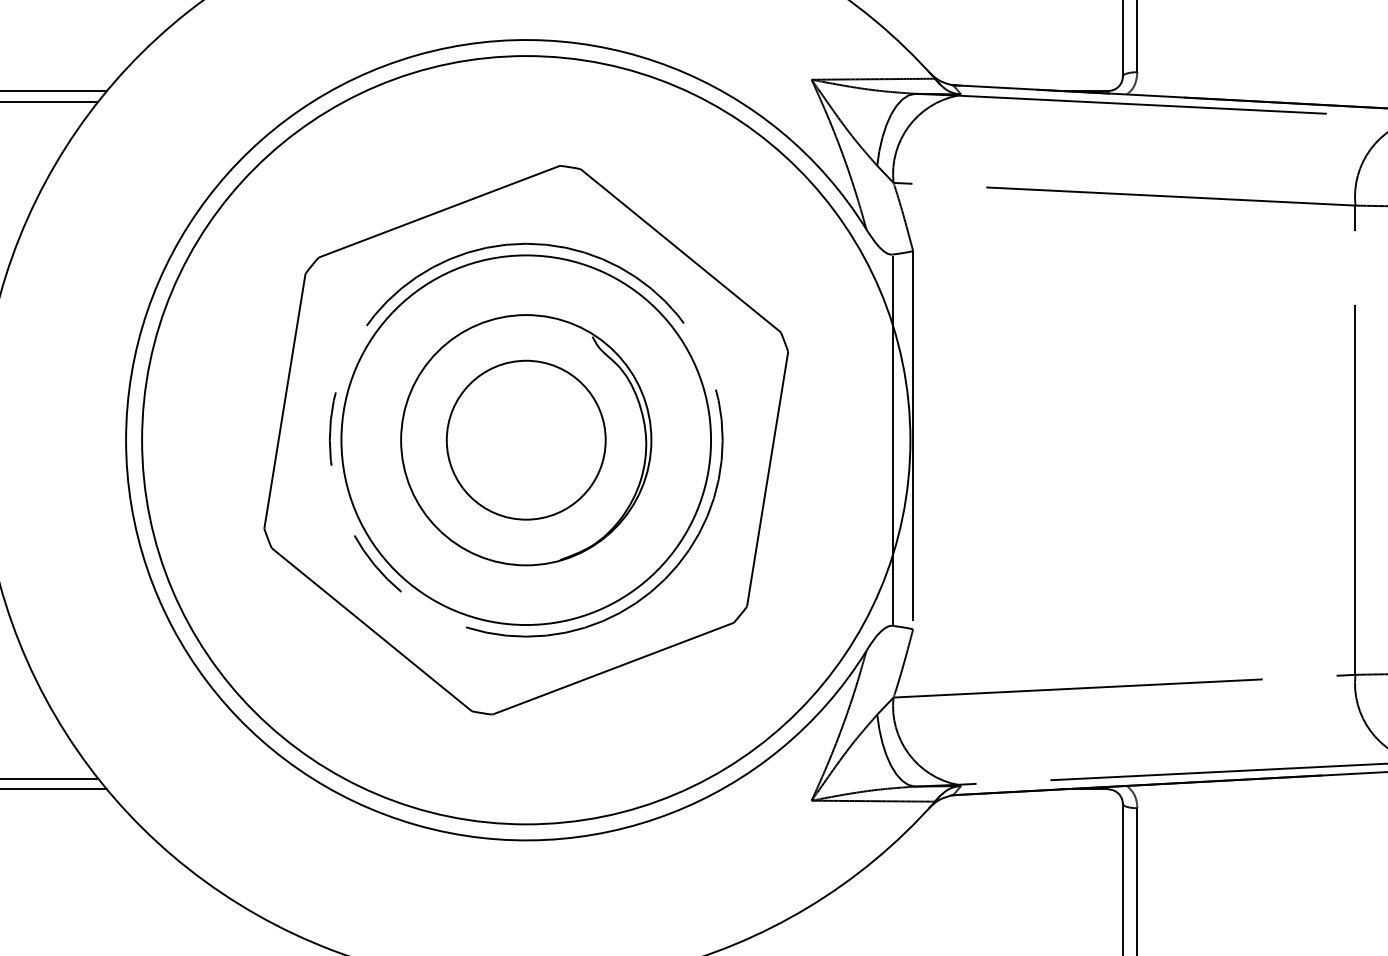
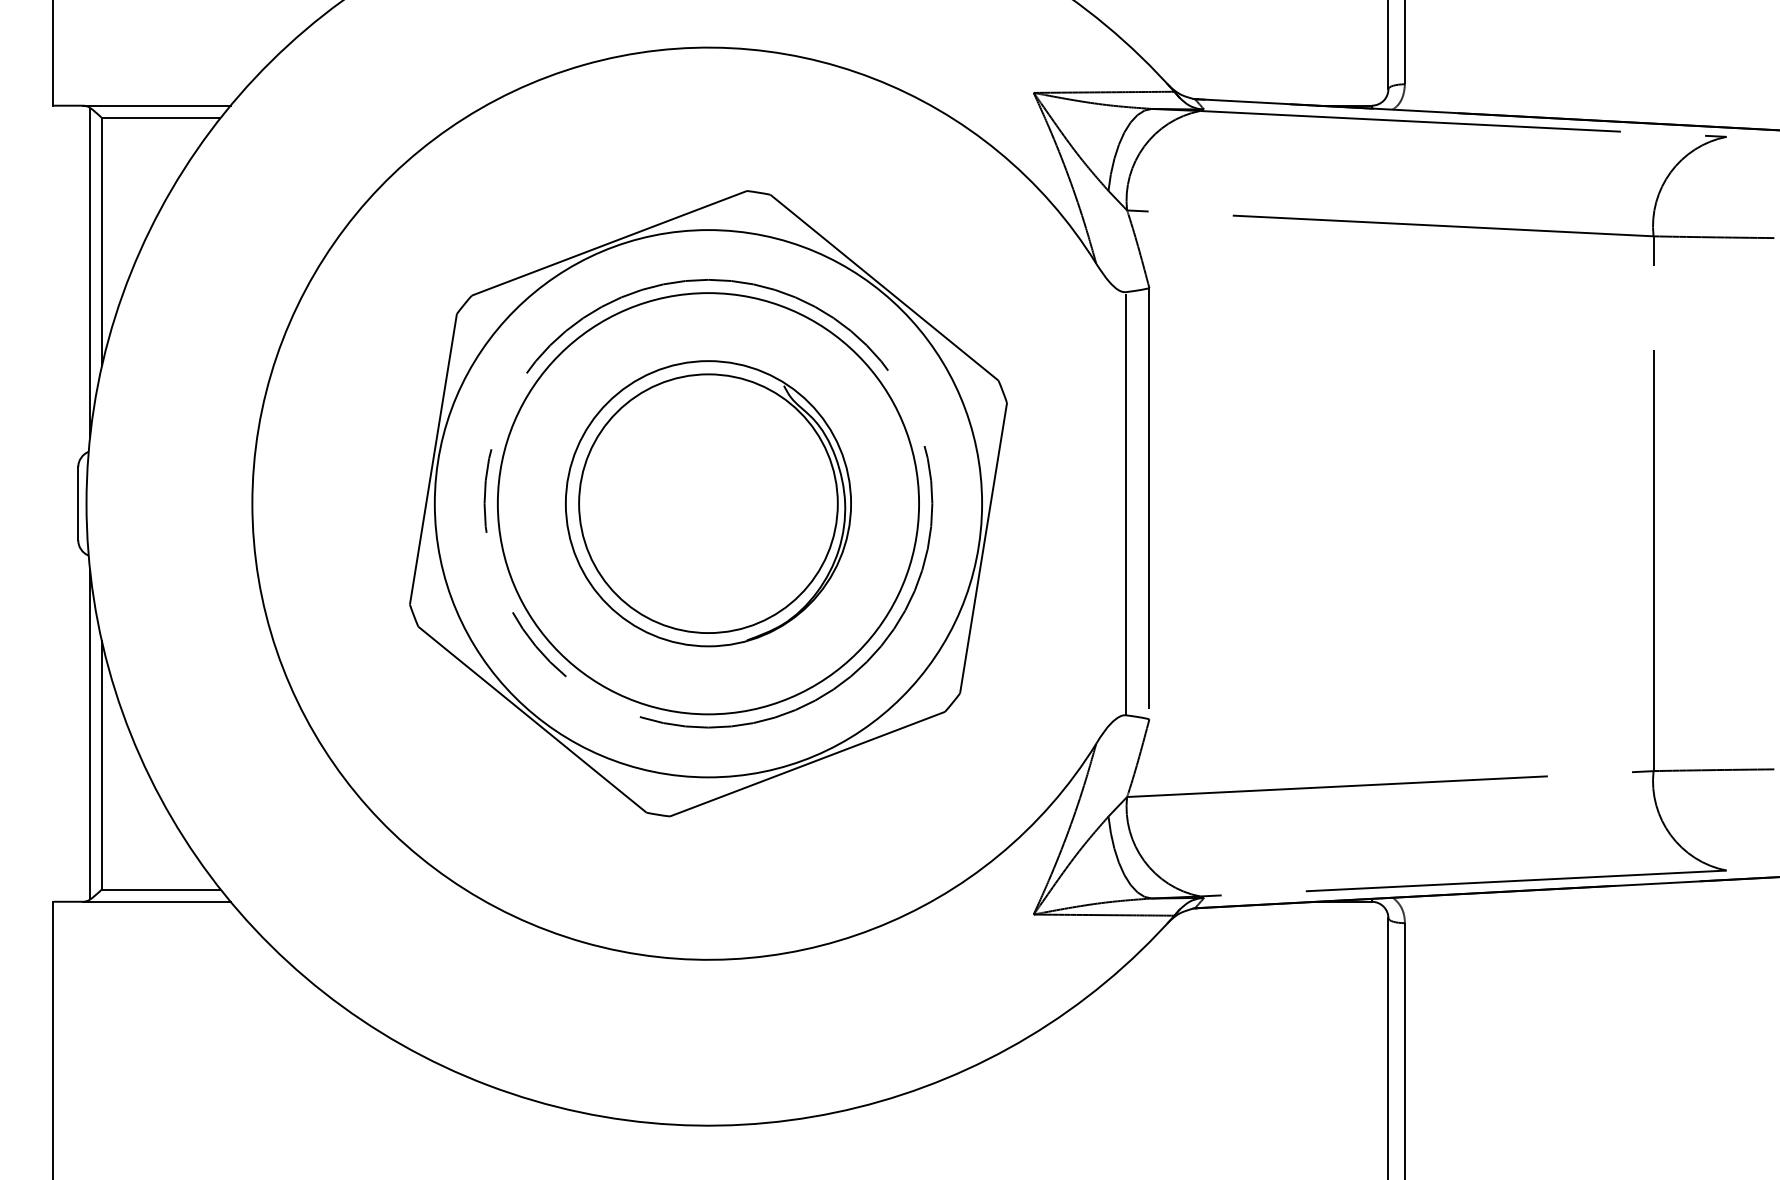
circle: (526, 440) -> (708, 503), size x0.62
circle: (526, 440) -> (708, 503), size x1.43

